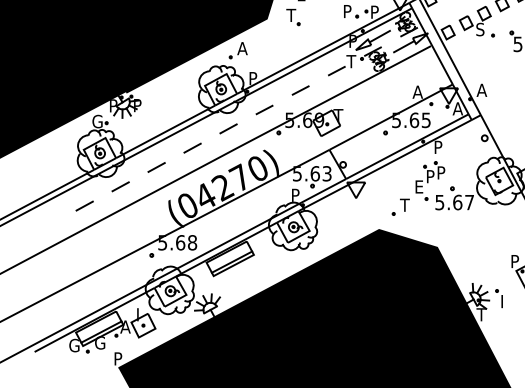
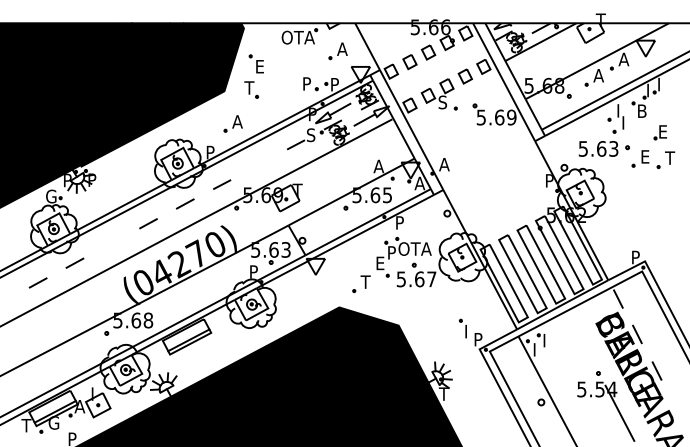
part: (237, 50) -> (232, 123), moved
text: (350, 61) -> (310, 135), T -> S
line: (301, 90) -> (259, 164), removed
line: (156, 167) -> (111, 243), removed
text: (452, 172) -> (414, 248), P -> OTA
part: (498, 298) -> (462, 328), moved
text: (73, 345) -> (26, 425), G -> T

